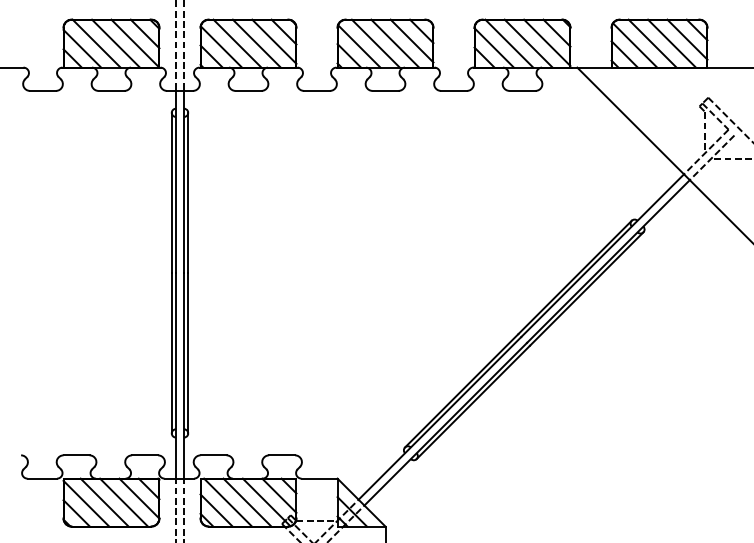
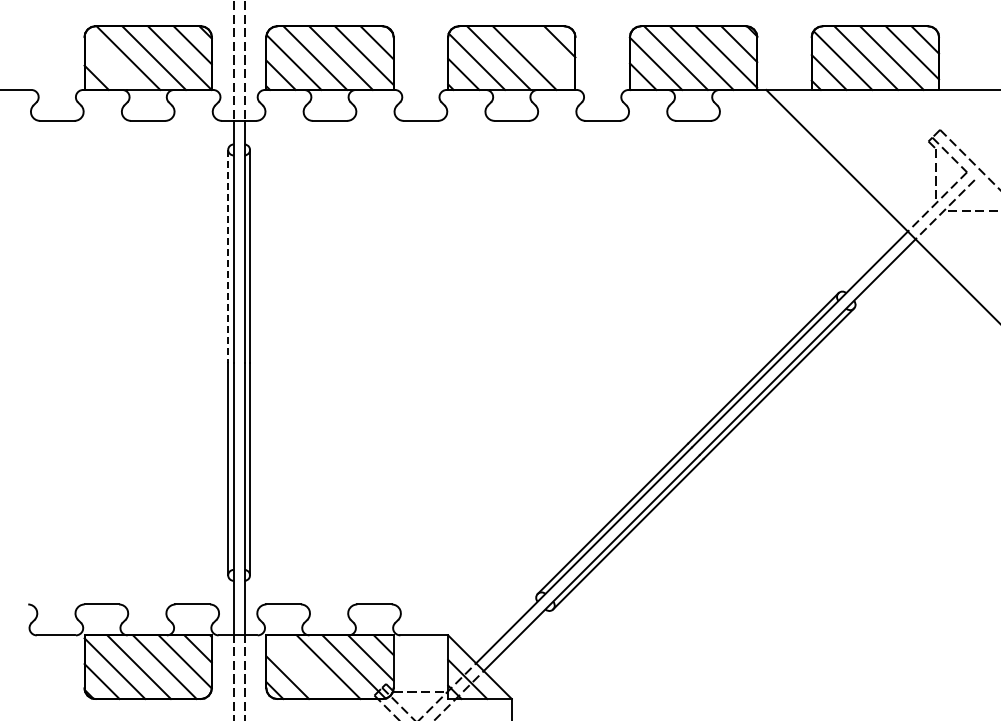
line: (411, 40) -> (546, 54), removed
line: (82, 48) -> (109, 64), removed
line: (172, 193) -> (228, 256), solid -> dashed
line: (227, 502) -> (302, 667), removed

